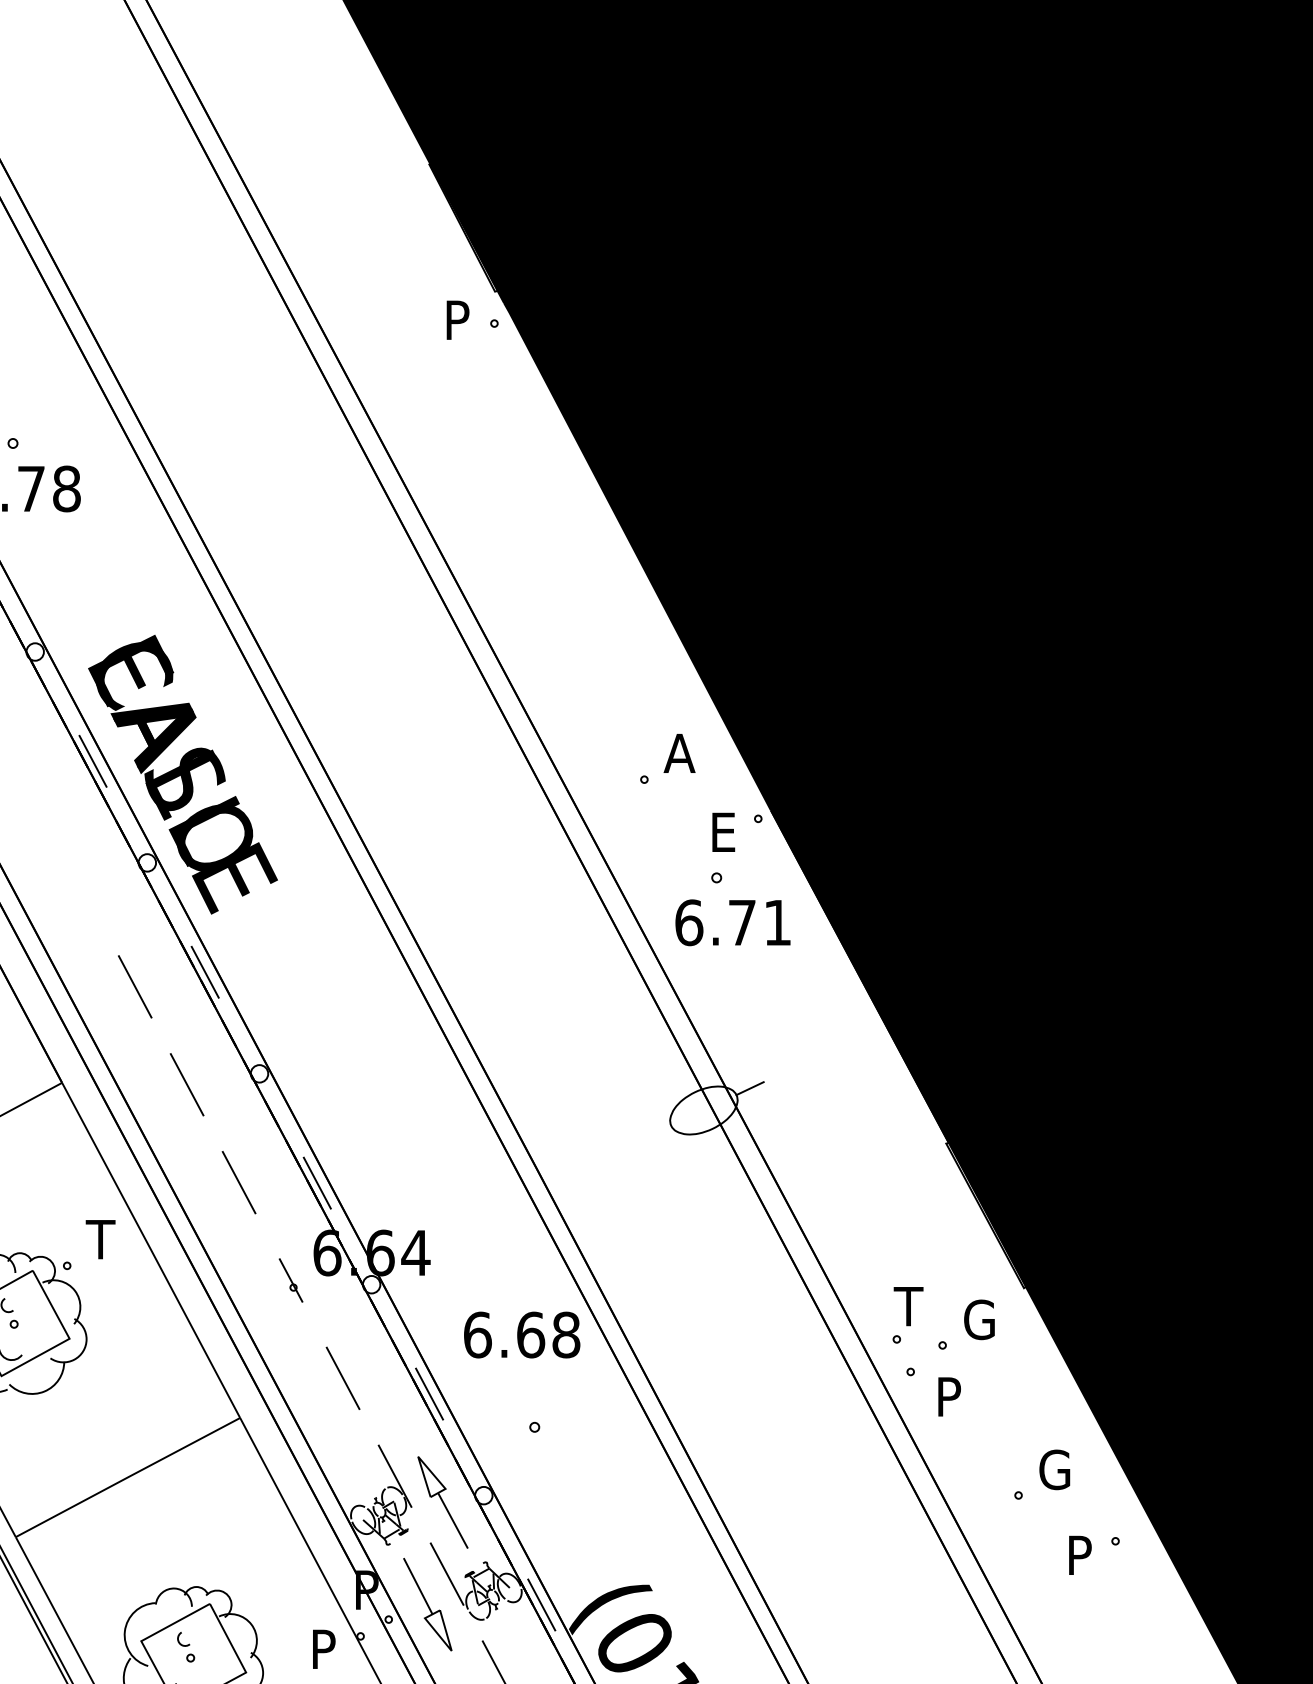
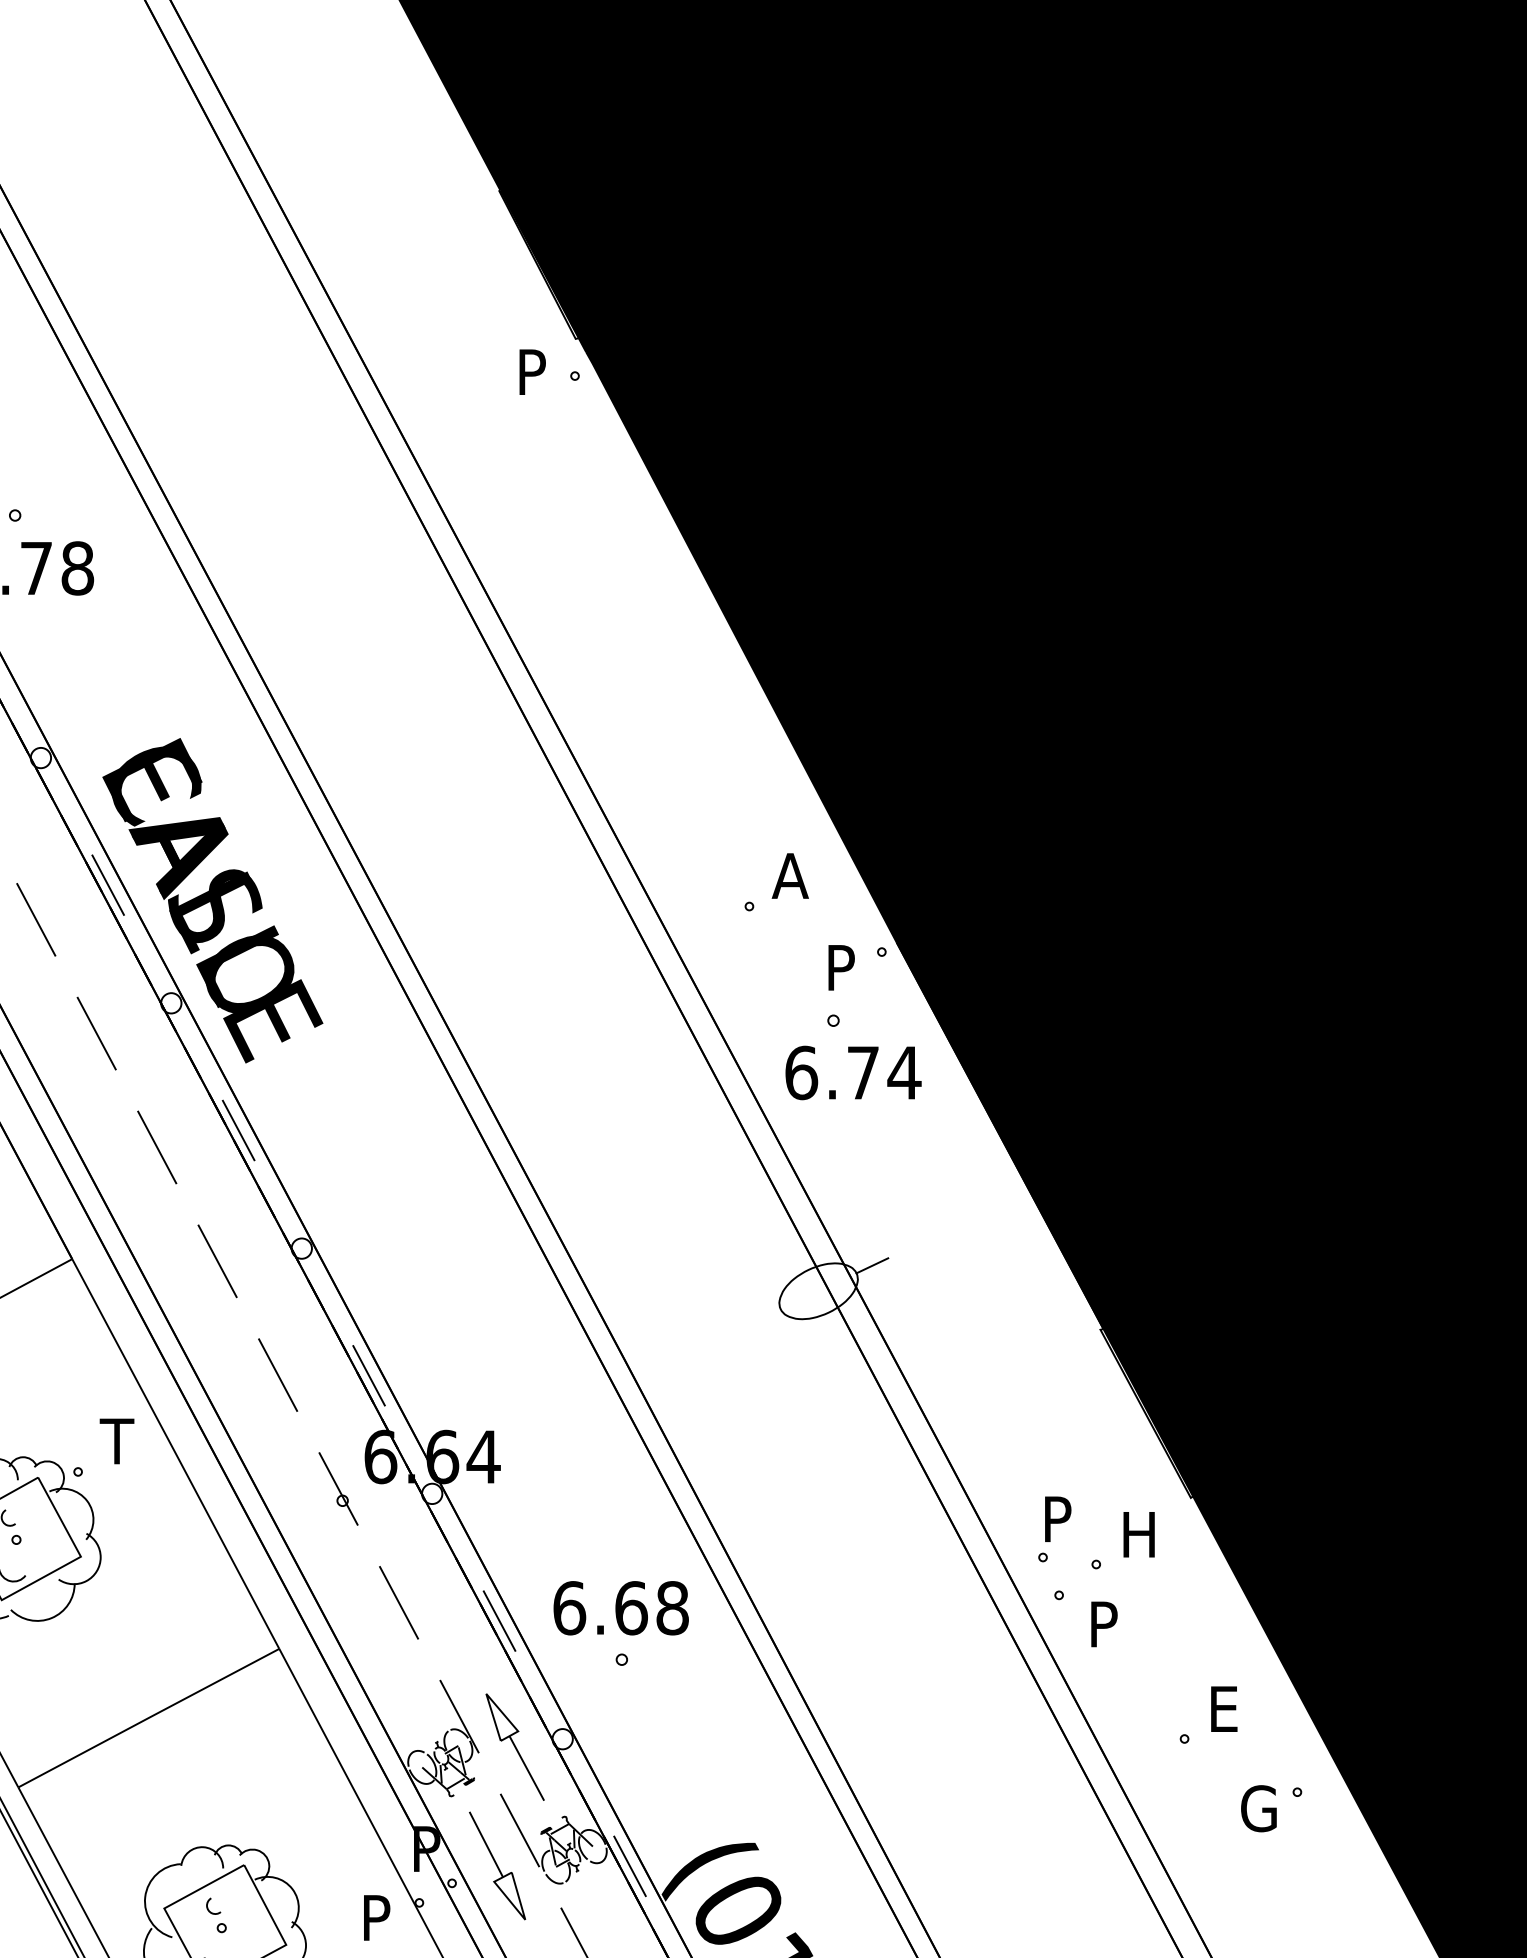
line: (30, 790) -> (35, 919), added
text: (726, 831) -> (844, 966), E -> P
line: (83, 888) -> (97, 1033), added
text: (777, 922) -> (904, 1072), 6.71 -> 6.74
part: (290, 1280) -> (337, 1488), size x1.43
text: (908, 1306) -> (1056, 1519), T -> P
text: (979, 1319) -> (1139, 1534), G -> H
text: (522, 1334) -> (621, 1607), moved
text: (1054, 1469) -> (1226, 1708), G -> E
text: (1082, 1555) -> (1258, 1808), P -> G

